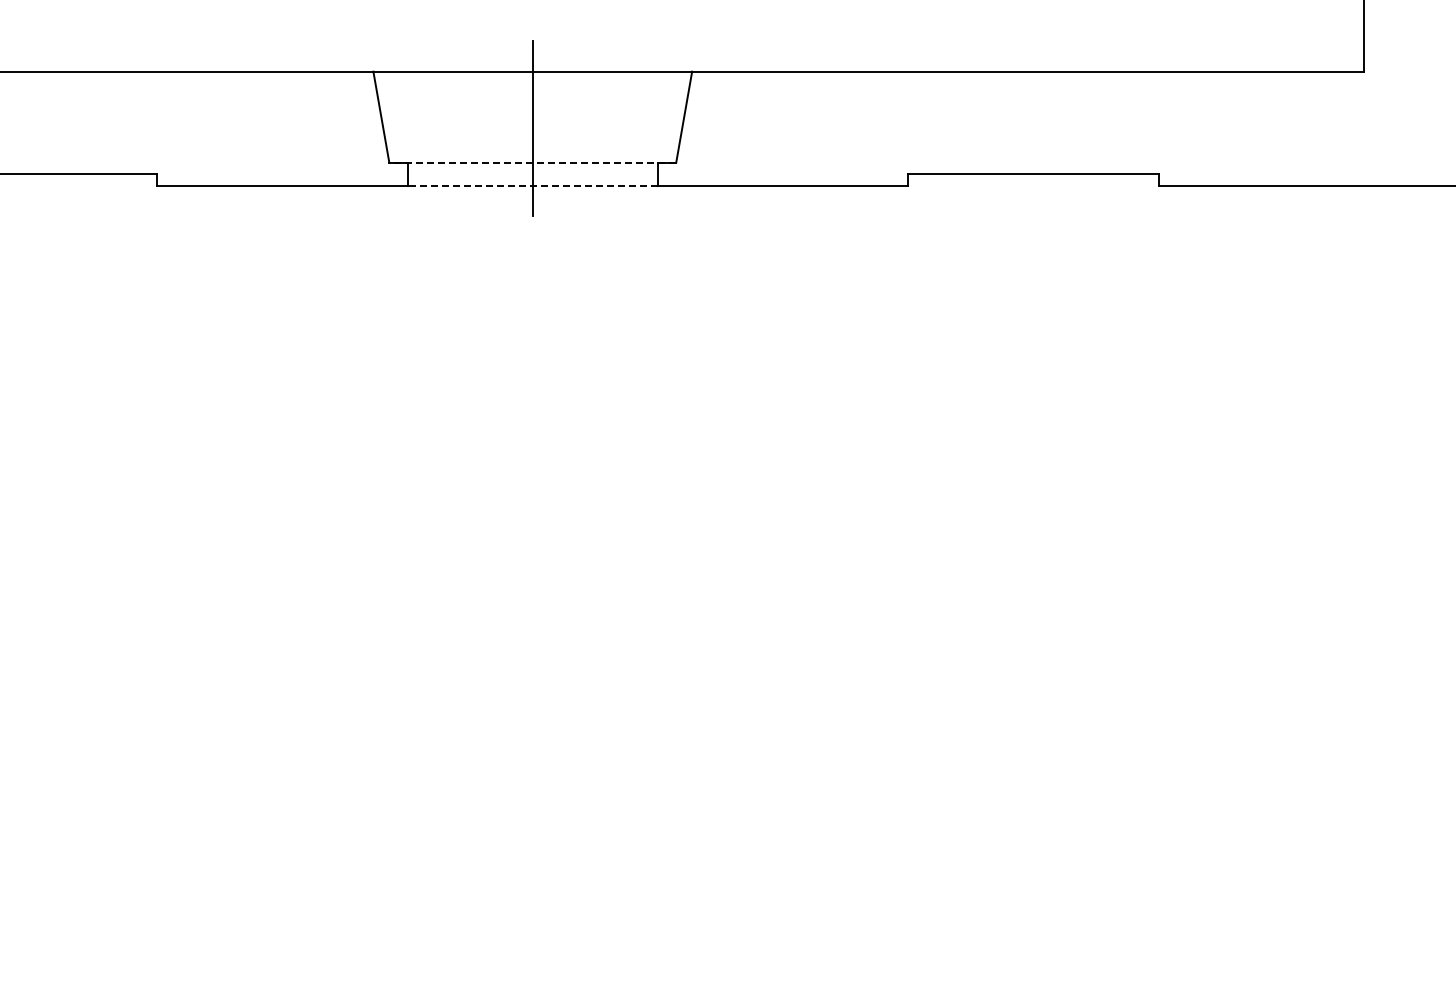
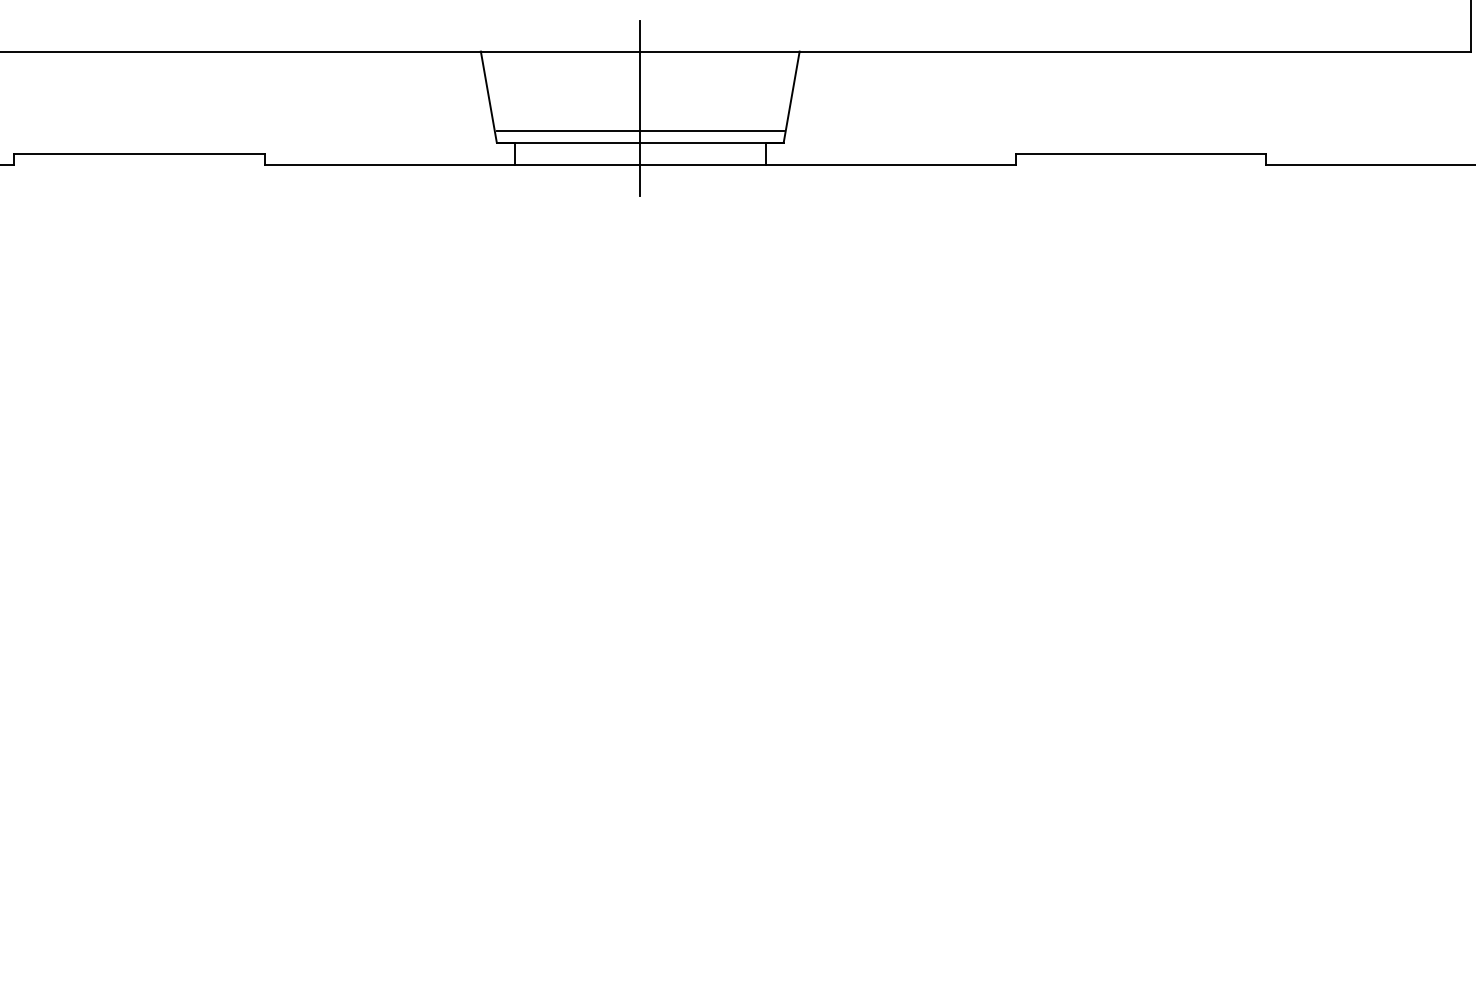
line: (532, 151) -> (639, 131), added
line: (532, 162) -> (639, 142), dashed -> solid
line: (532, 185) -> (639, 165), dashed -> solid

